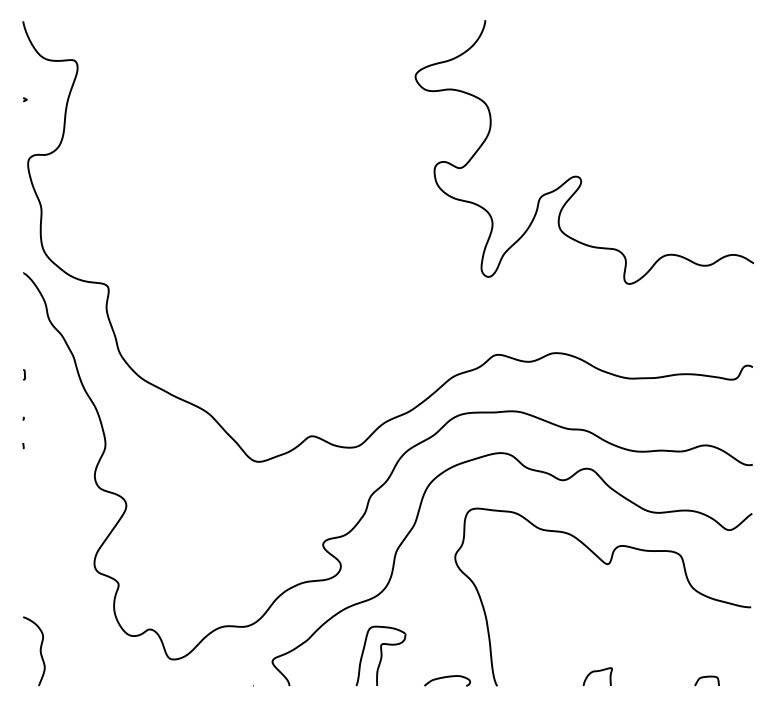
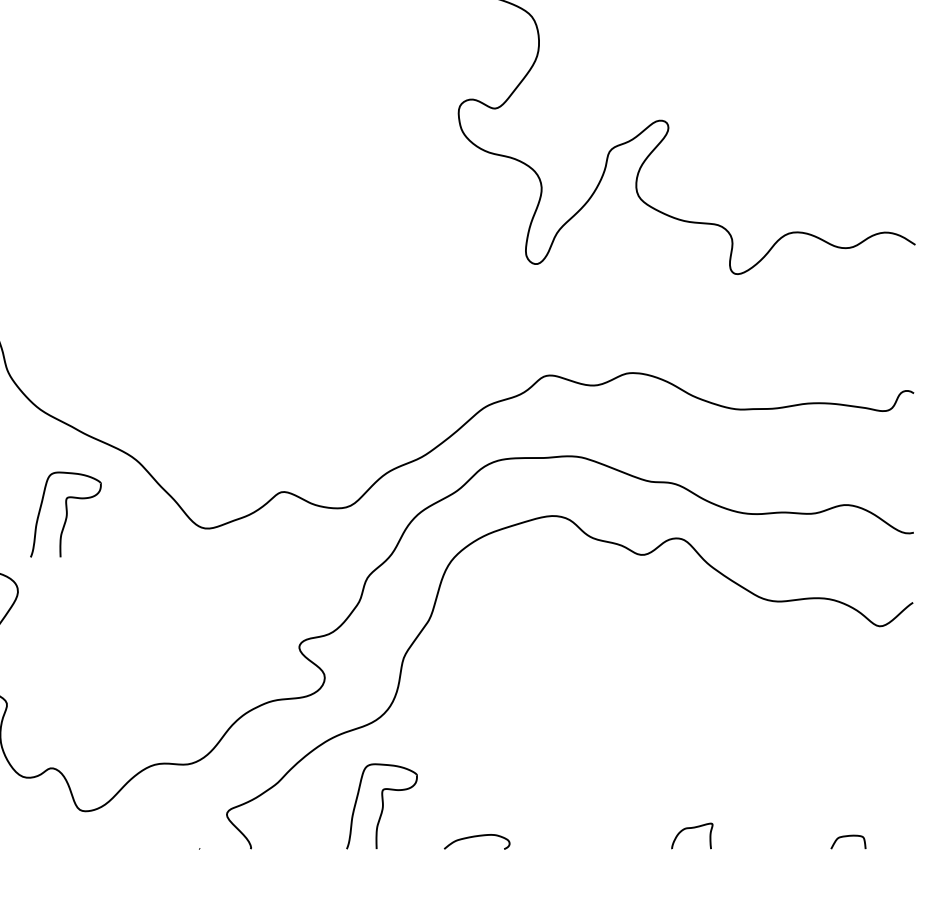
part: (159, 451) -> (65, 513), added
curve: (605, 564) -> (703, 675), removed

